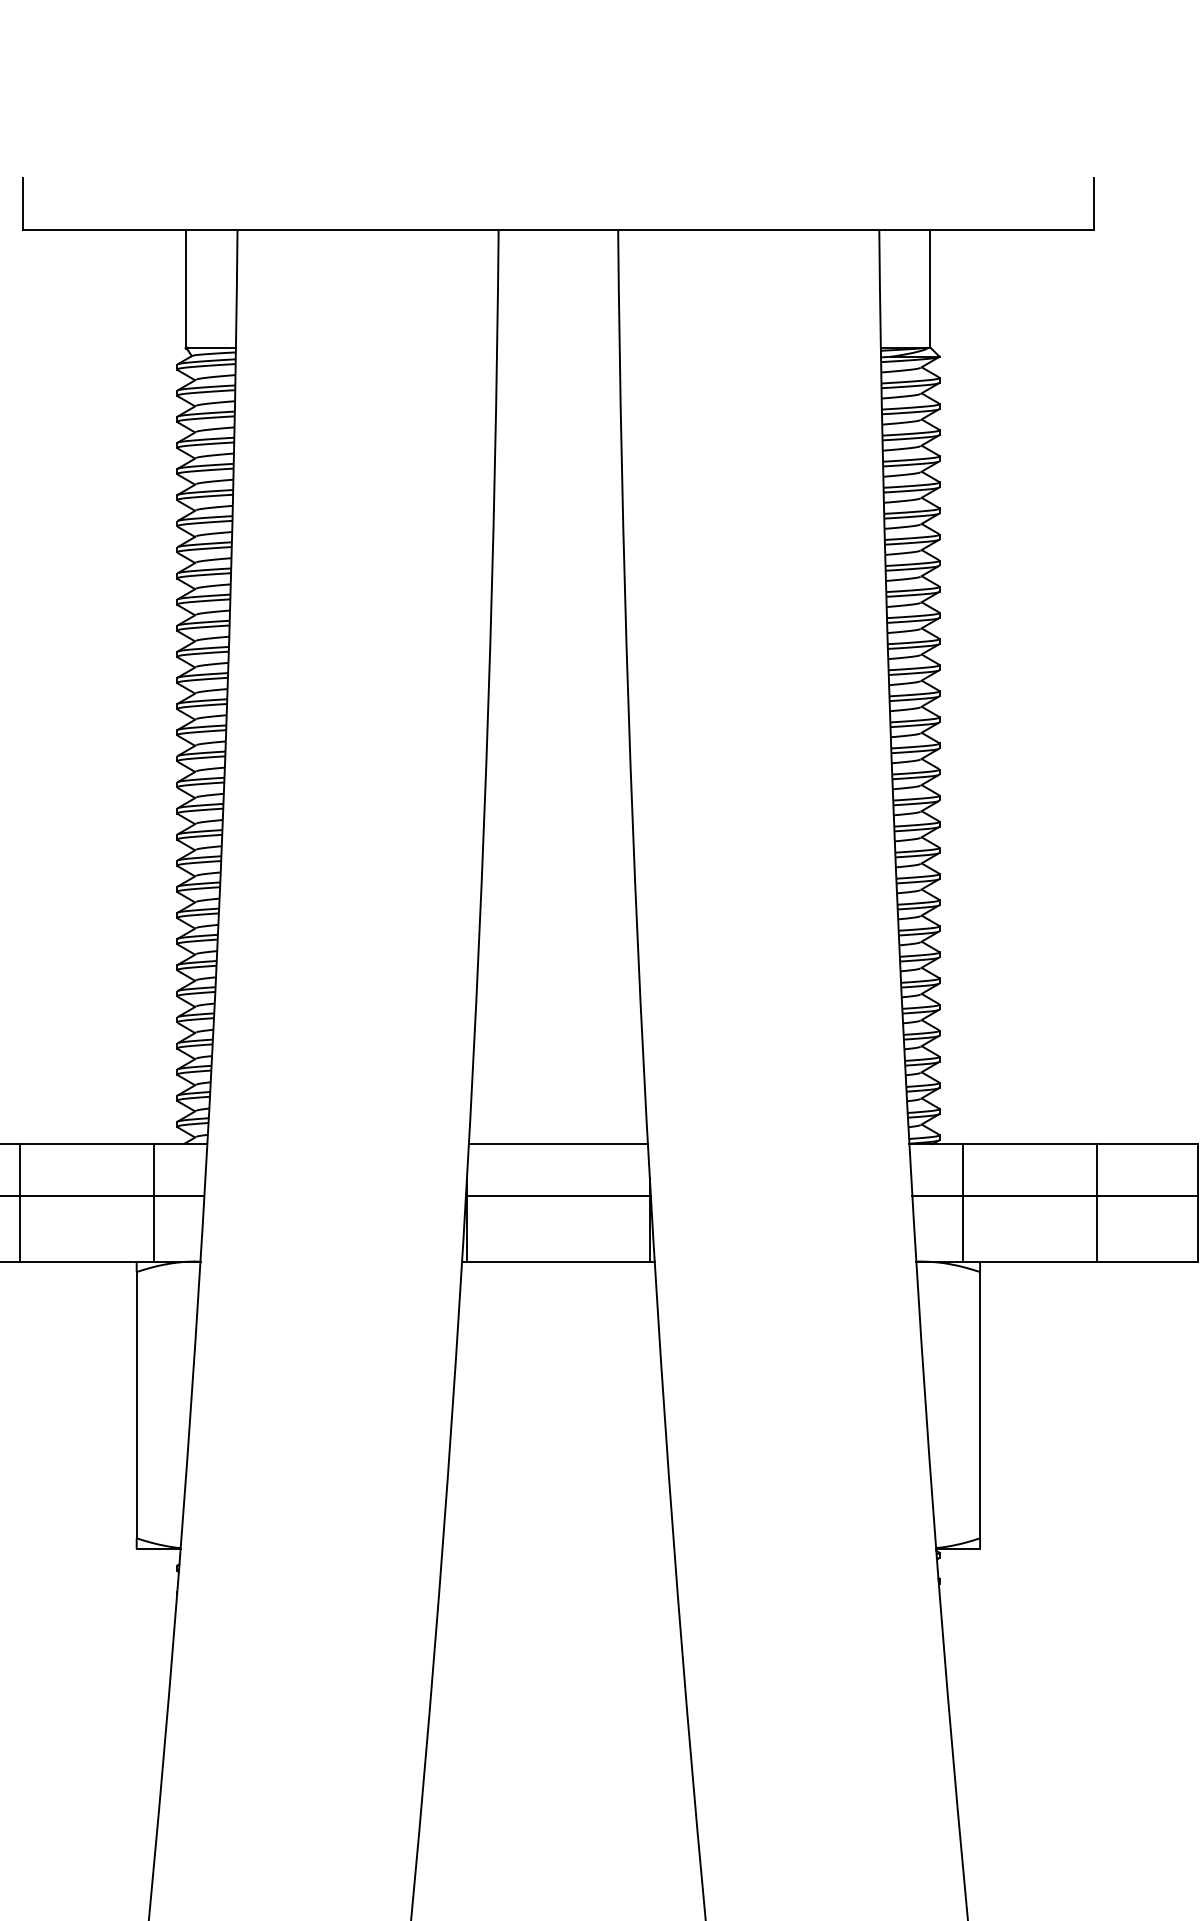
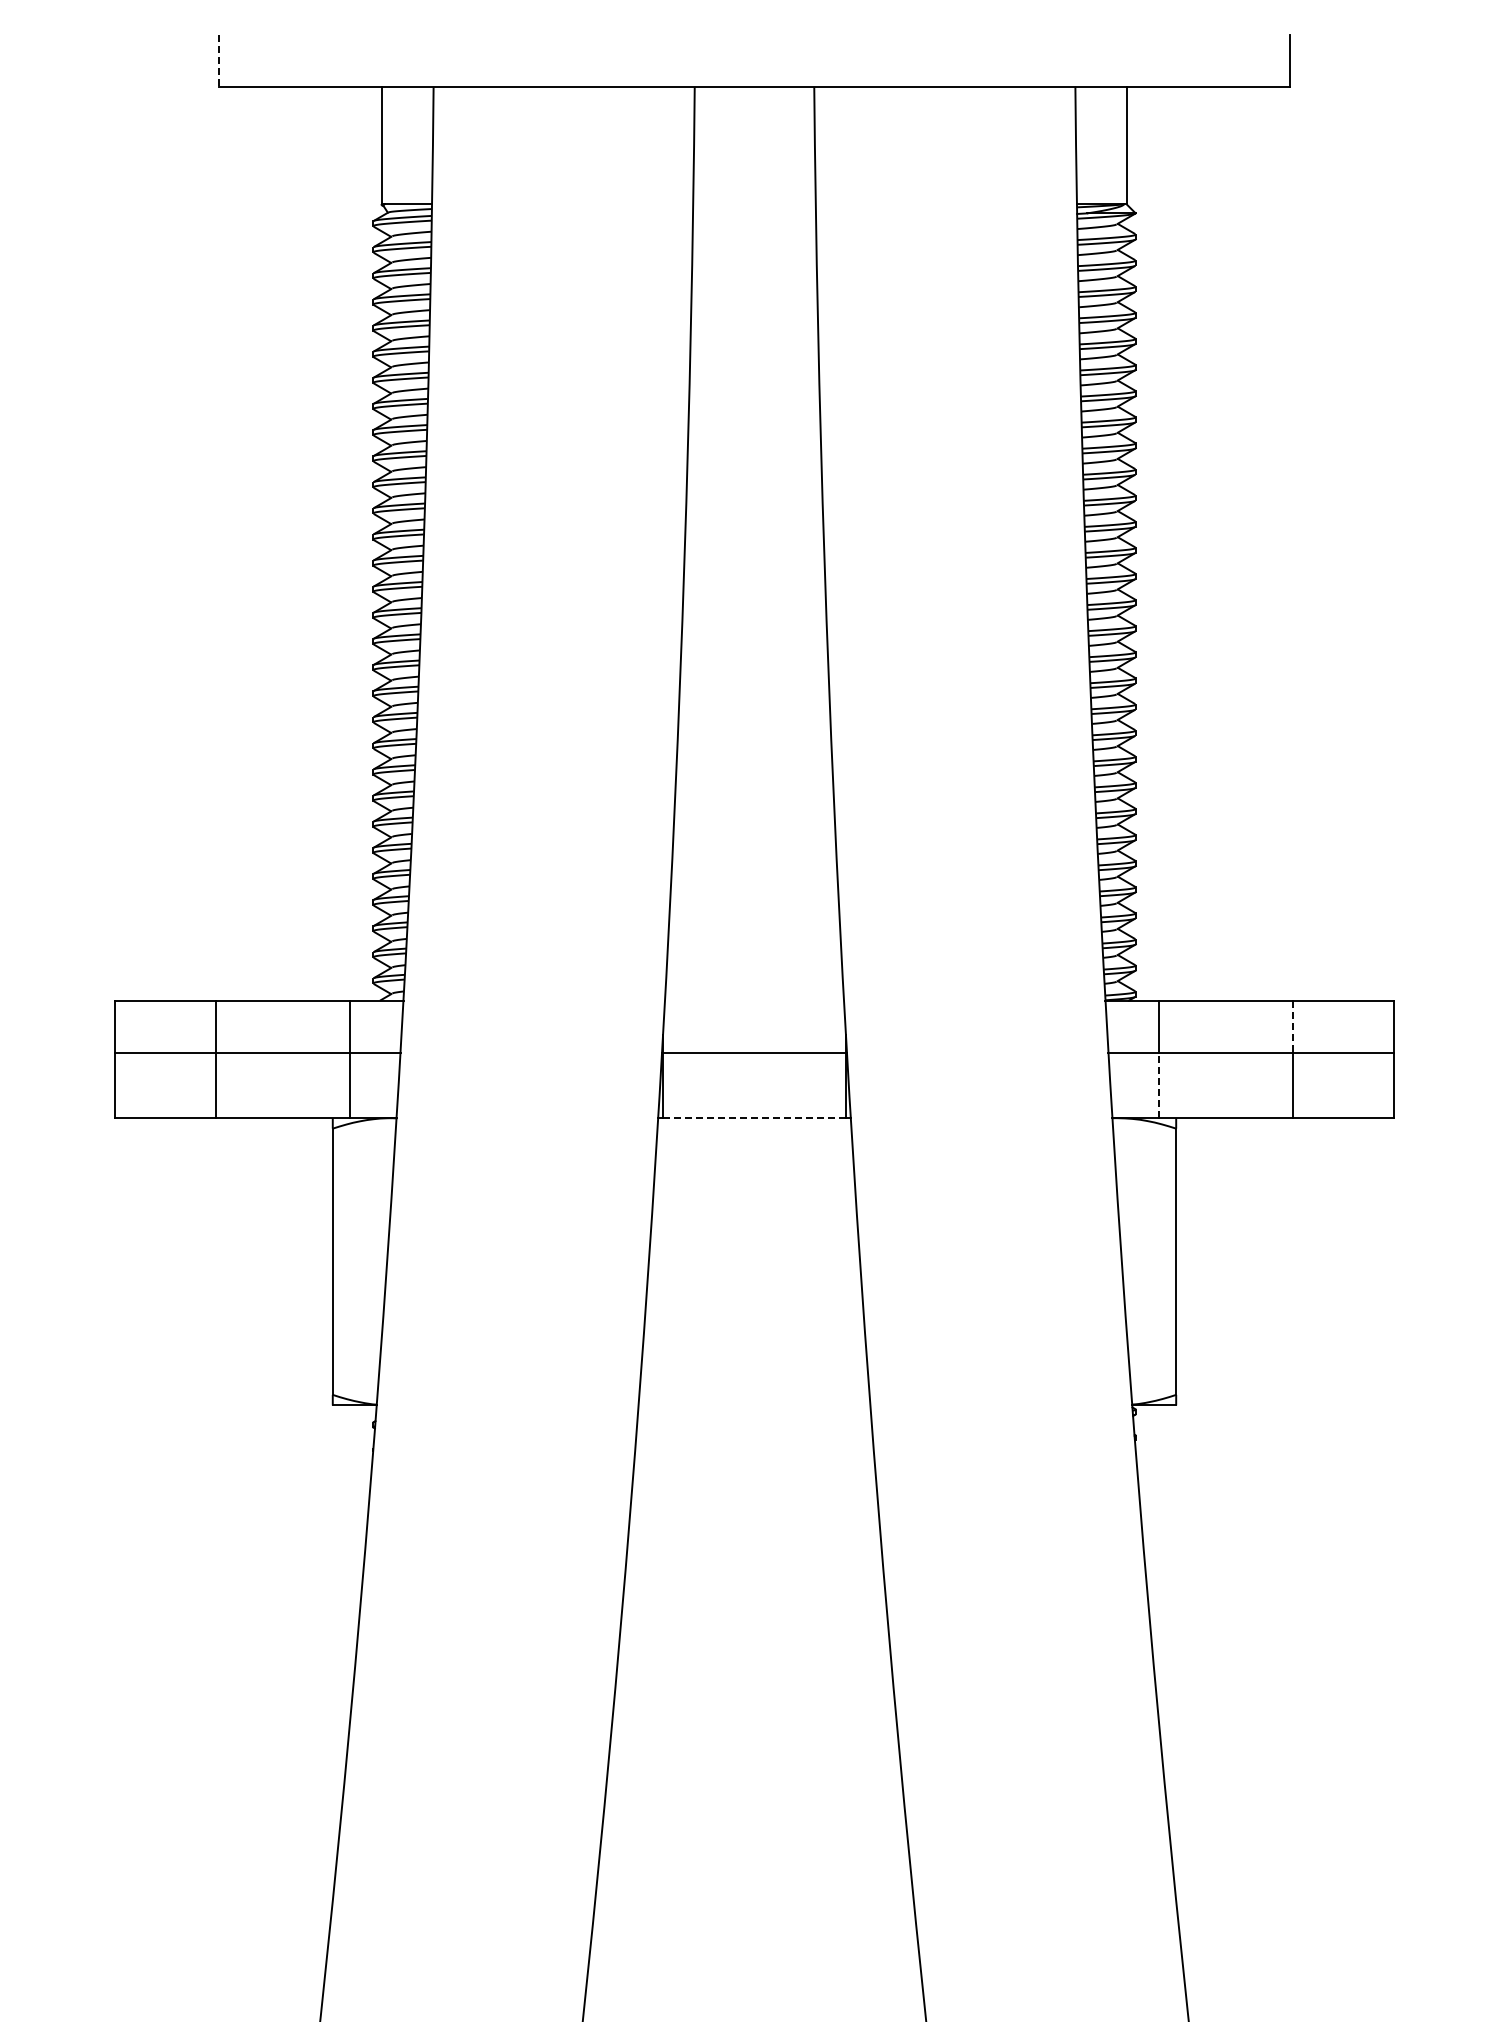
line: (23, 204) -> (219, 61), solid -> dashed
line: (558, 1143) -> (754, 1000), removed
line: (1097, 1170) -> (1293, 1027), solid -> dashed
line: (963, 1228) -> (1159, 1085), solid -> dashed
line: (557, 1261) -> (753, 1118), solid -> dashed

